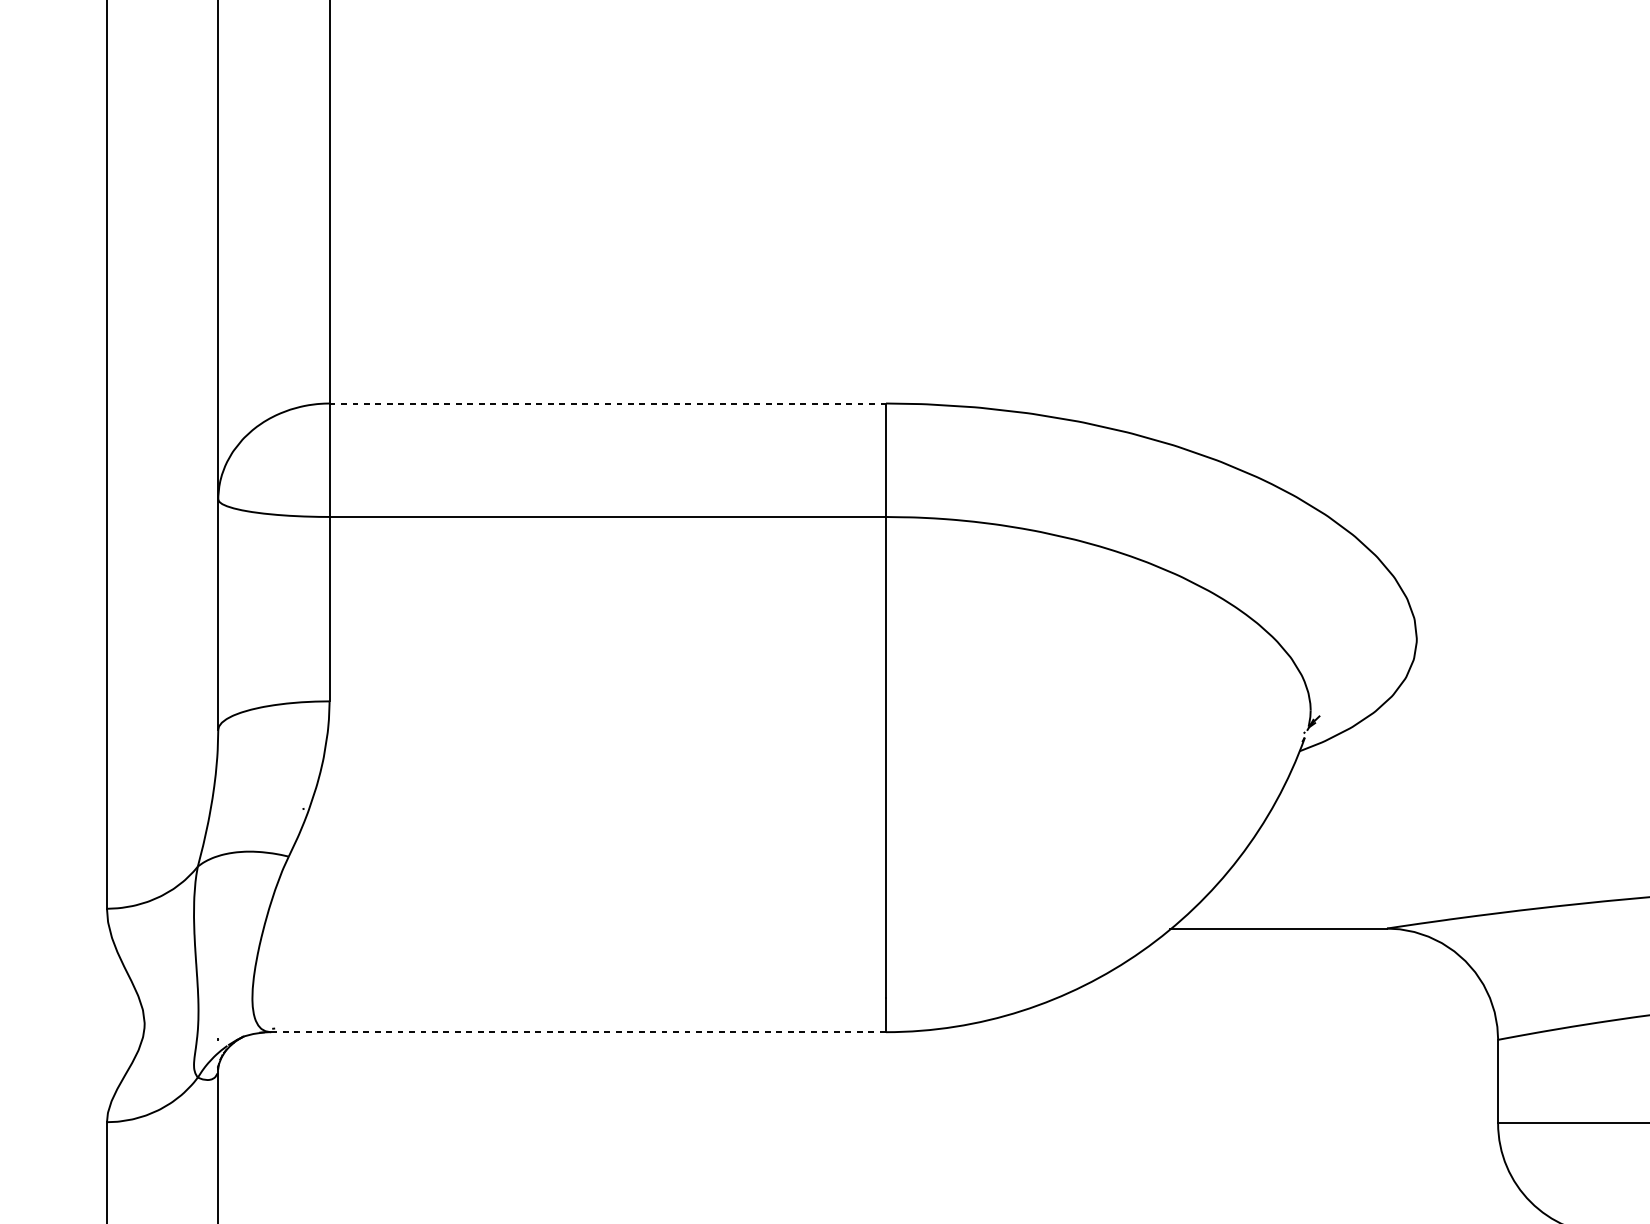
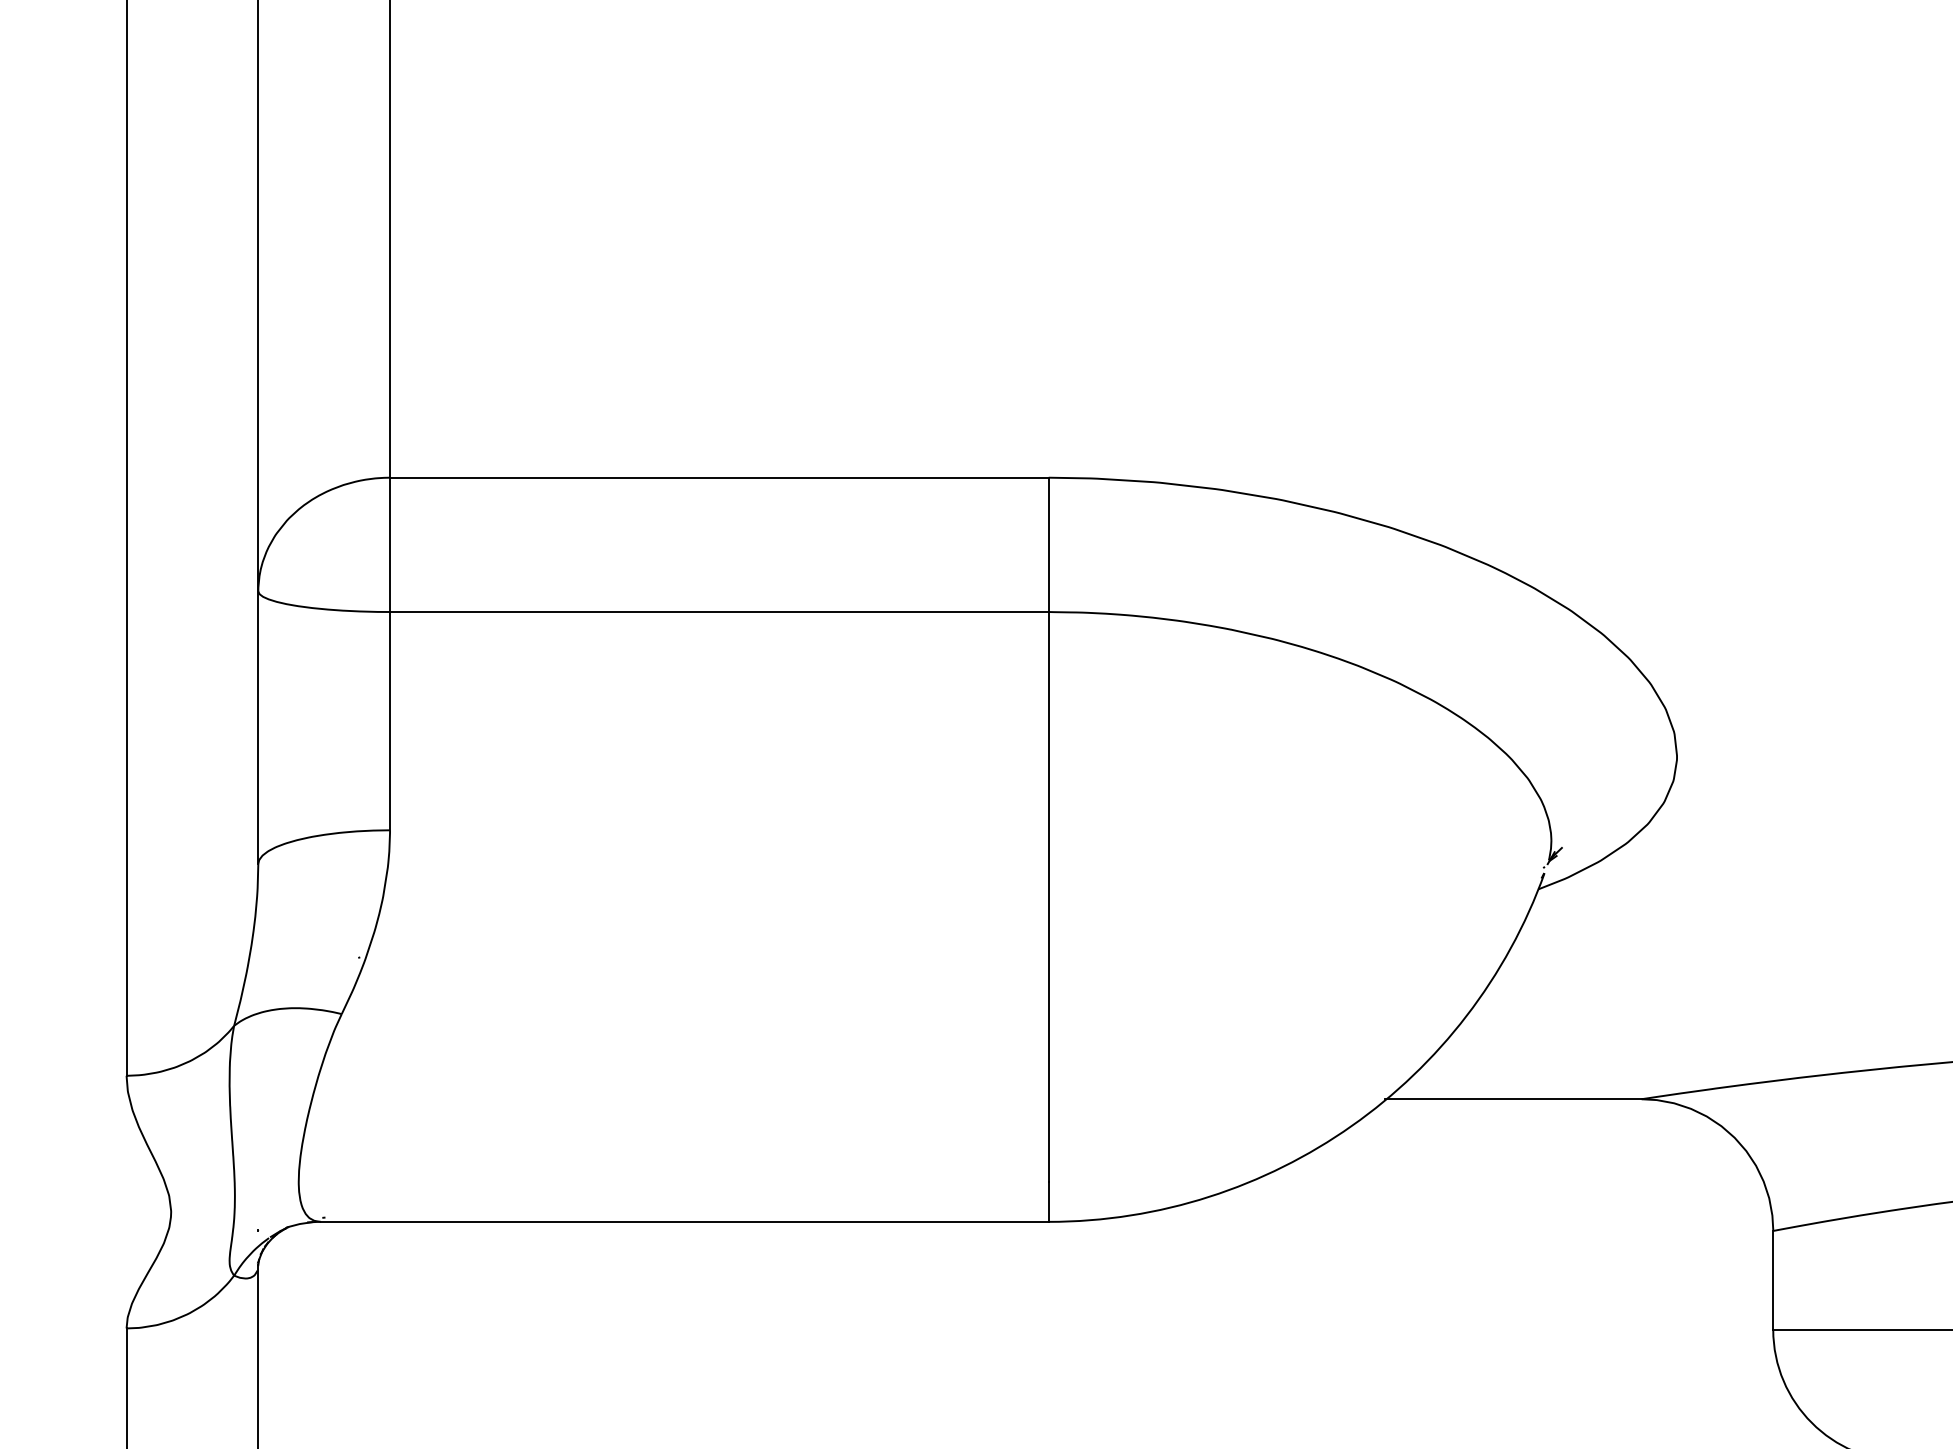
line: (607, 403) -> (719, 477), dashed -> solid
line: (578, 1031) -> (684, 1221), dashed -> solid

